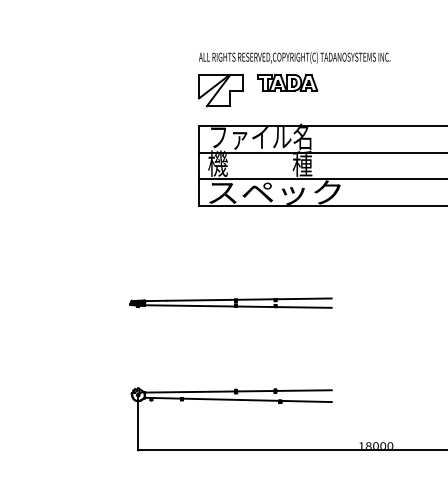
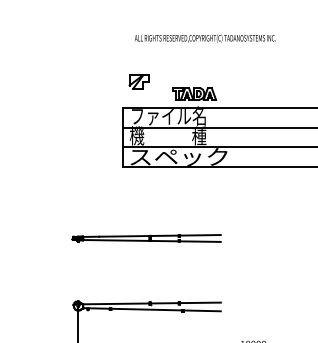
text: (294, 57) -> (205, 38), moved
part: (287, 82) -> (194, 93), moved
part: (220, 90) -> (138, 81), size x0.6

